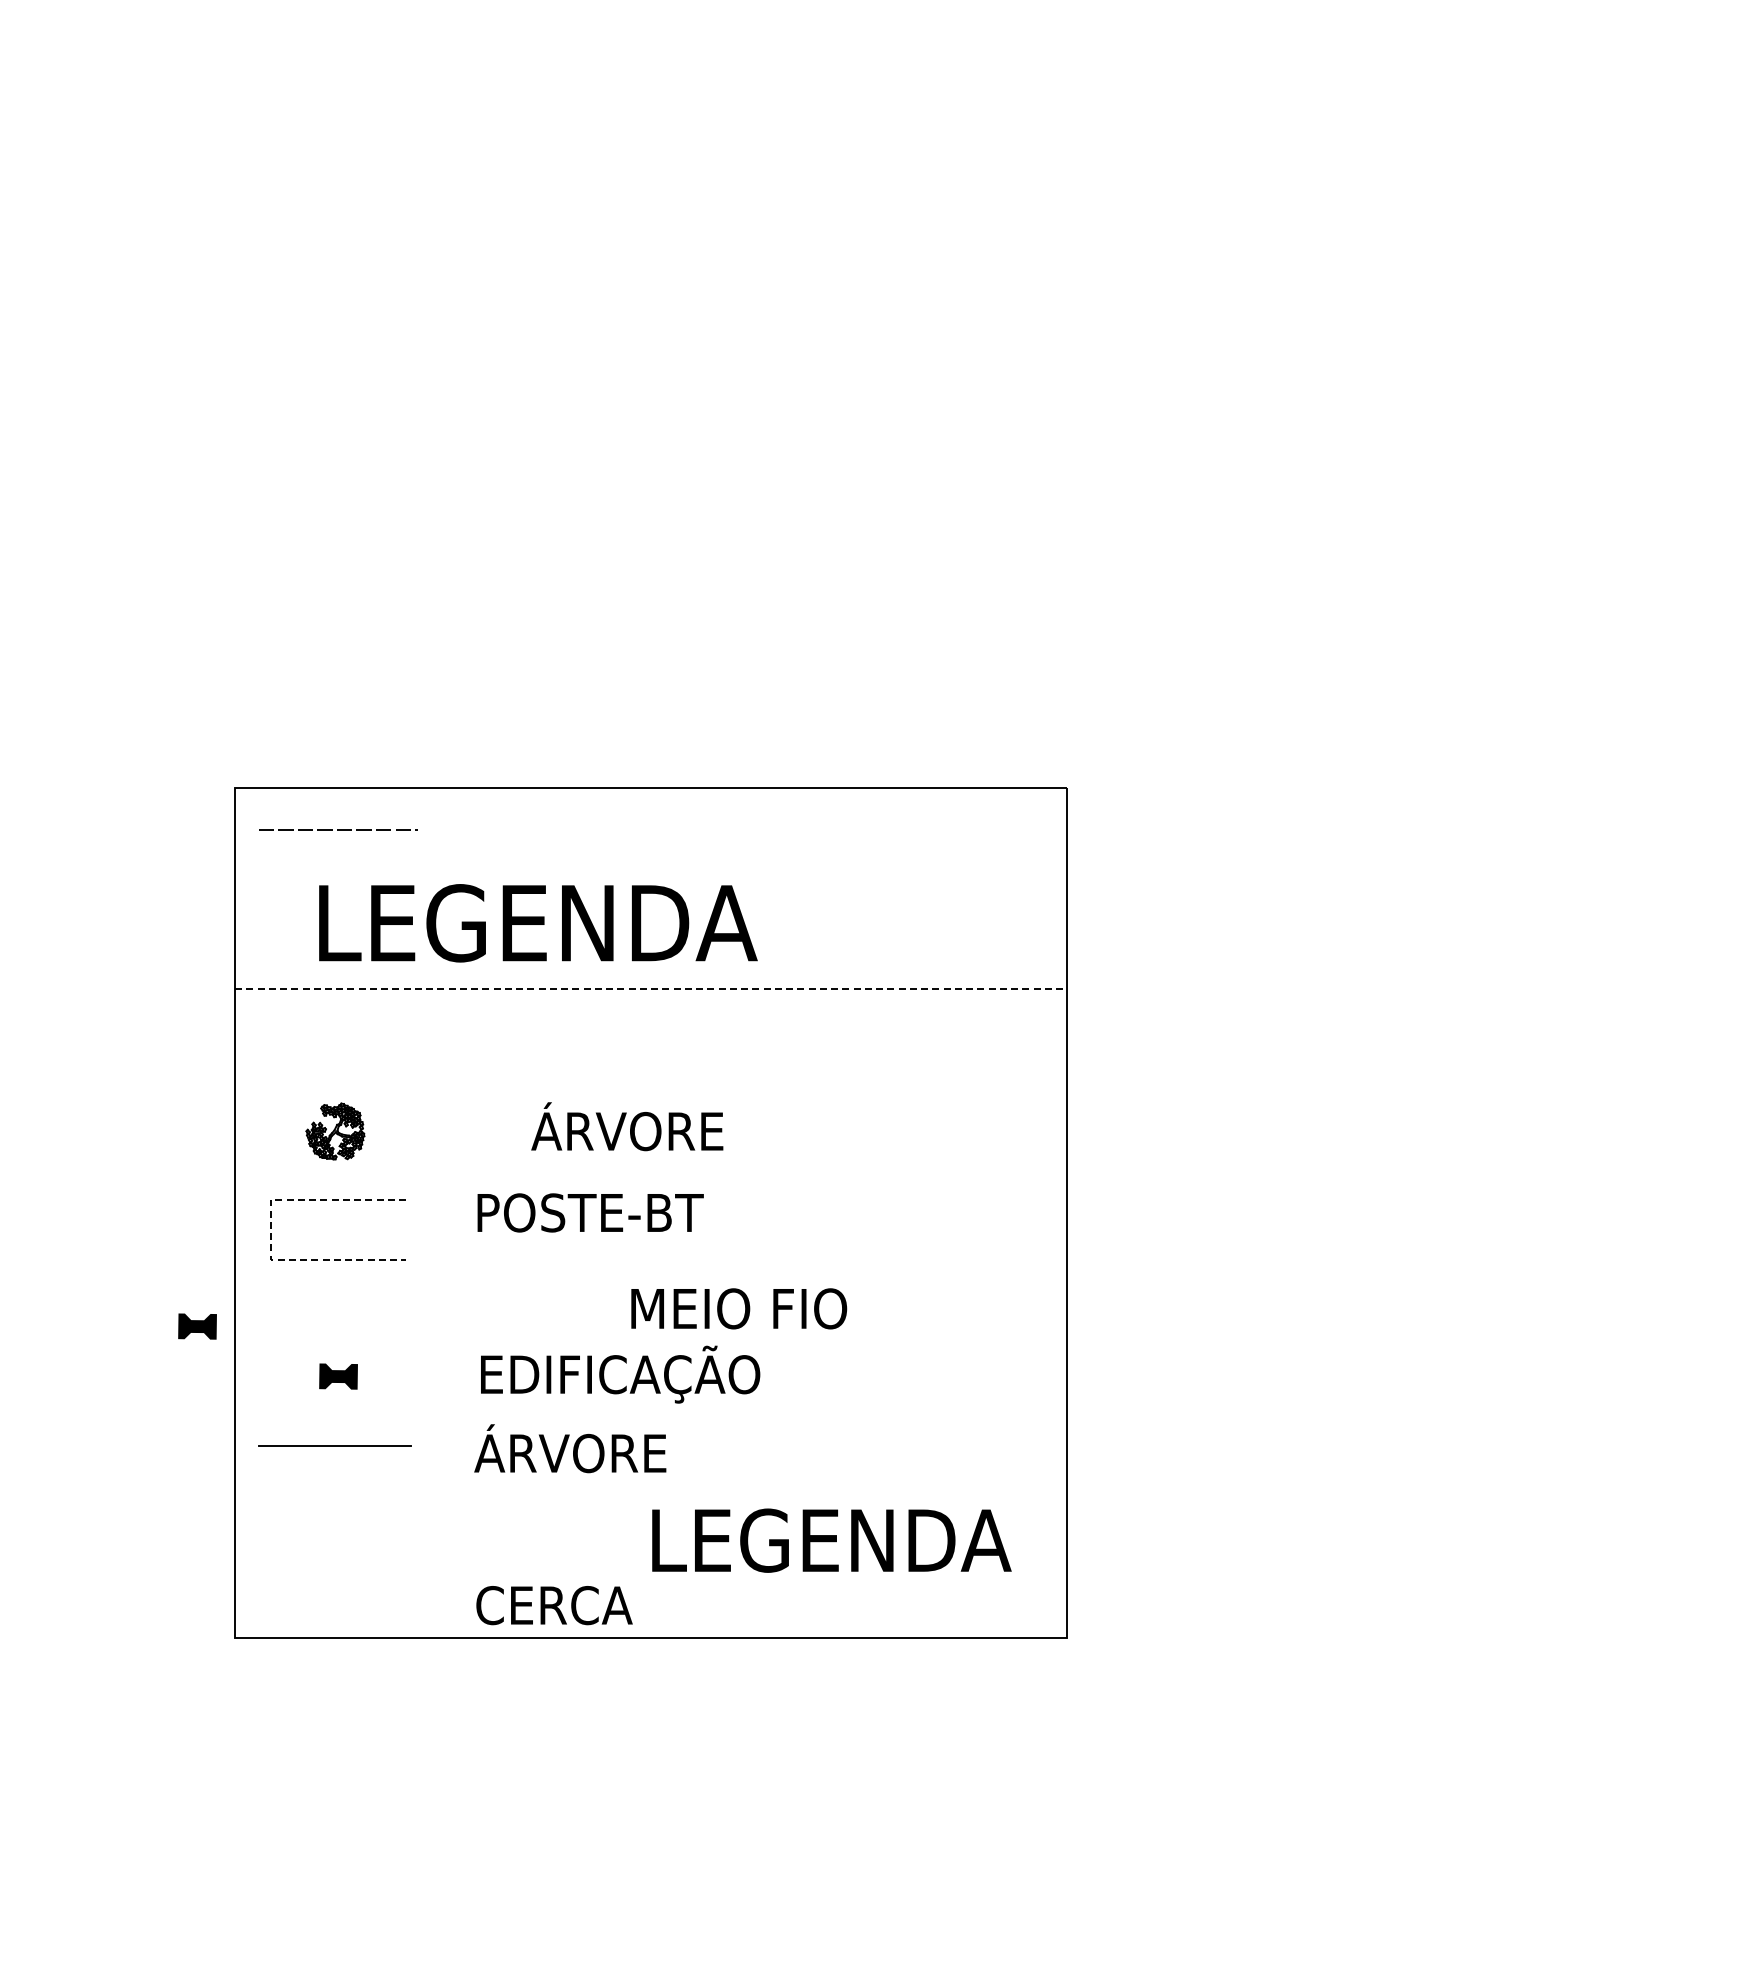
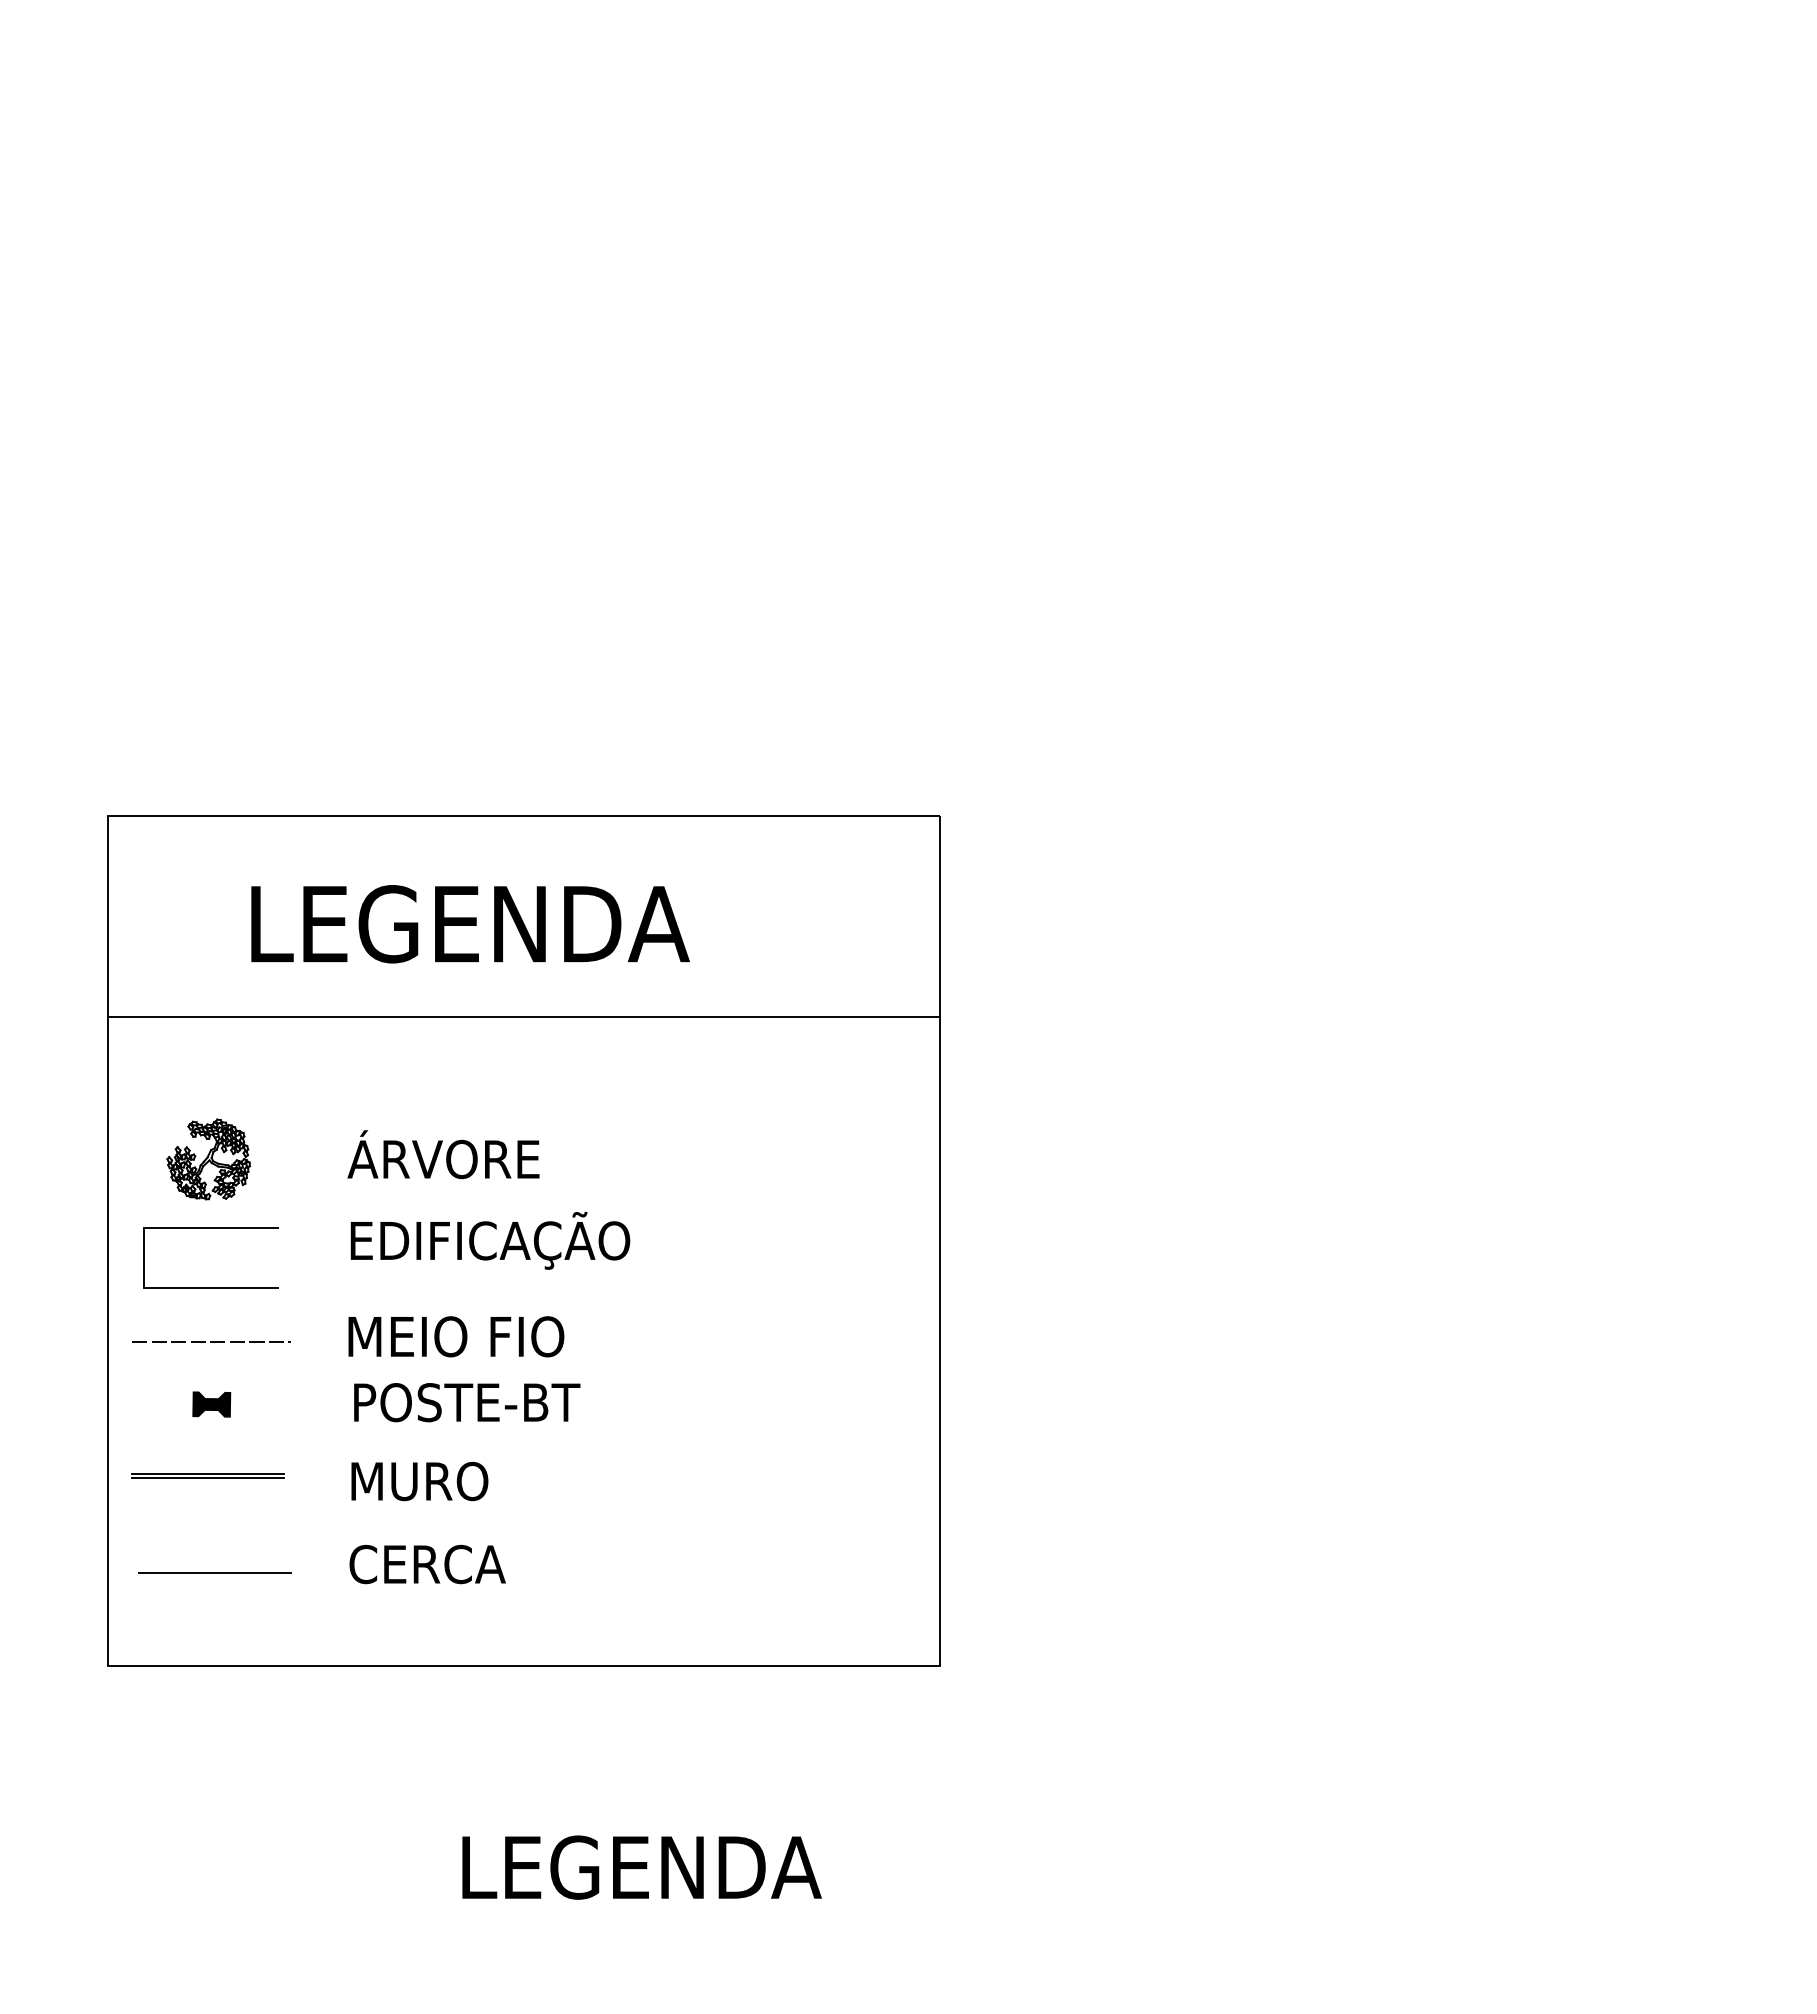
line: (338, 829) -> (211, 1341), moved
text: (538, 923) -> (470, 924), moved
line: (651, 988) -> (524, 1016), dashed -> solid
text: (627, 1126) -> (443, 1154), moved
part: (335, 1131) -> (208, 1159), size x1.43
text: (619, 1212) -> (492, 1240), POSTE-BT -> EDIFICAÇÃO
line: (270, 1229) -> (143, 1257), dashed -> solid
text: (739, 1308) -> (456, 1336), moved
part: (197, 1326) -> (70, 1354), removed
text: (622, 1374) -> (495, 1402), EDIFICAÇÃO -> POSTE-BT
text: (570, 1448) -> (443, 1476), ÁRVORE -> MURO
line: (335, 1450) -> (208, 1478), added
text: (831, 1540) -> (641, 1867), moved
line: (341, 1545) -> (214, 1573), added
text: (554, 1605) -> (427, 1564), moved

